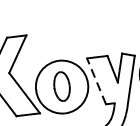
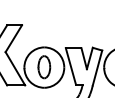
line: (96, 81) -> (70, 66), dashed -> solid

